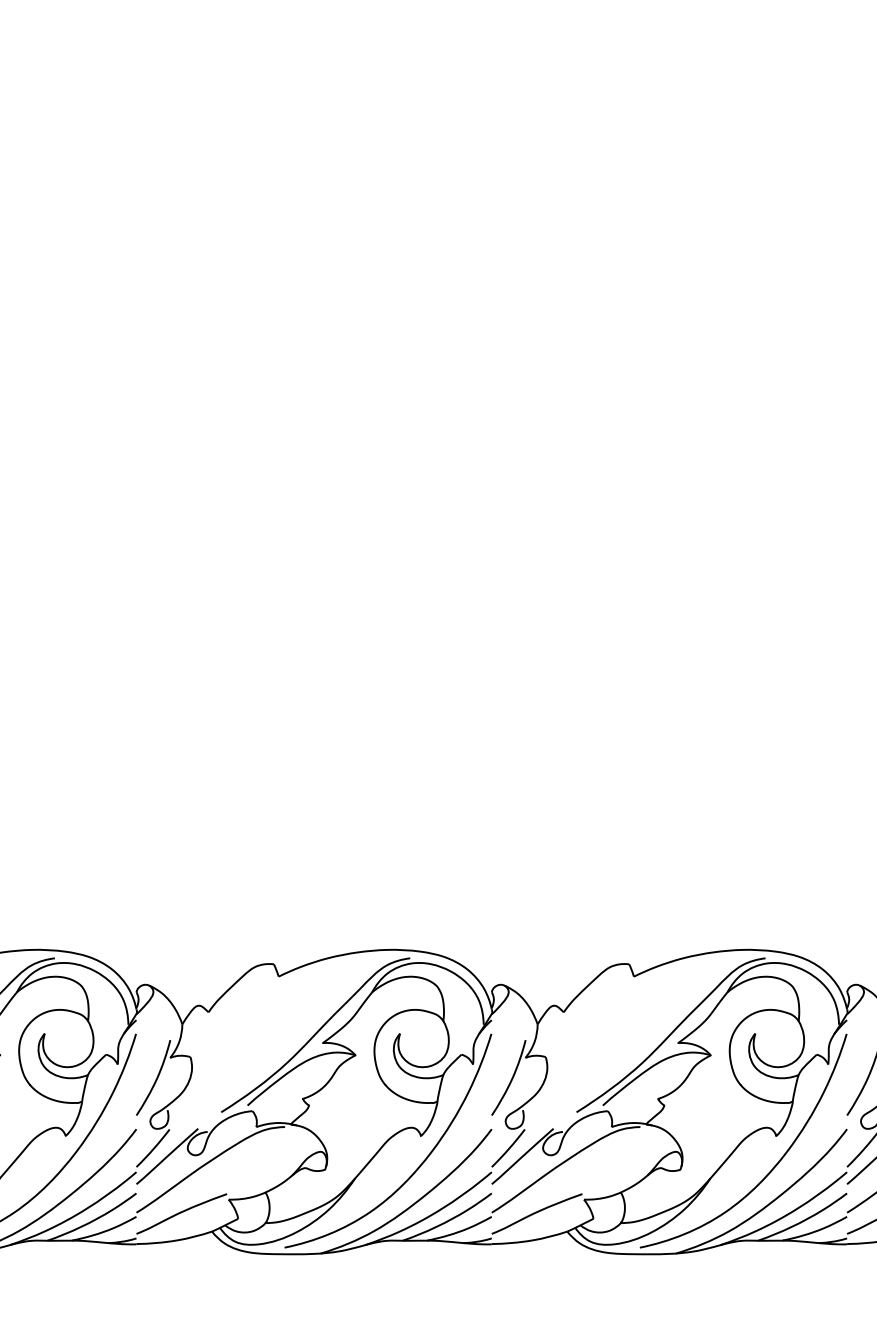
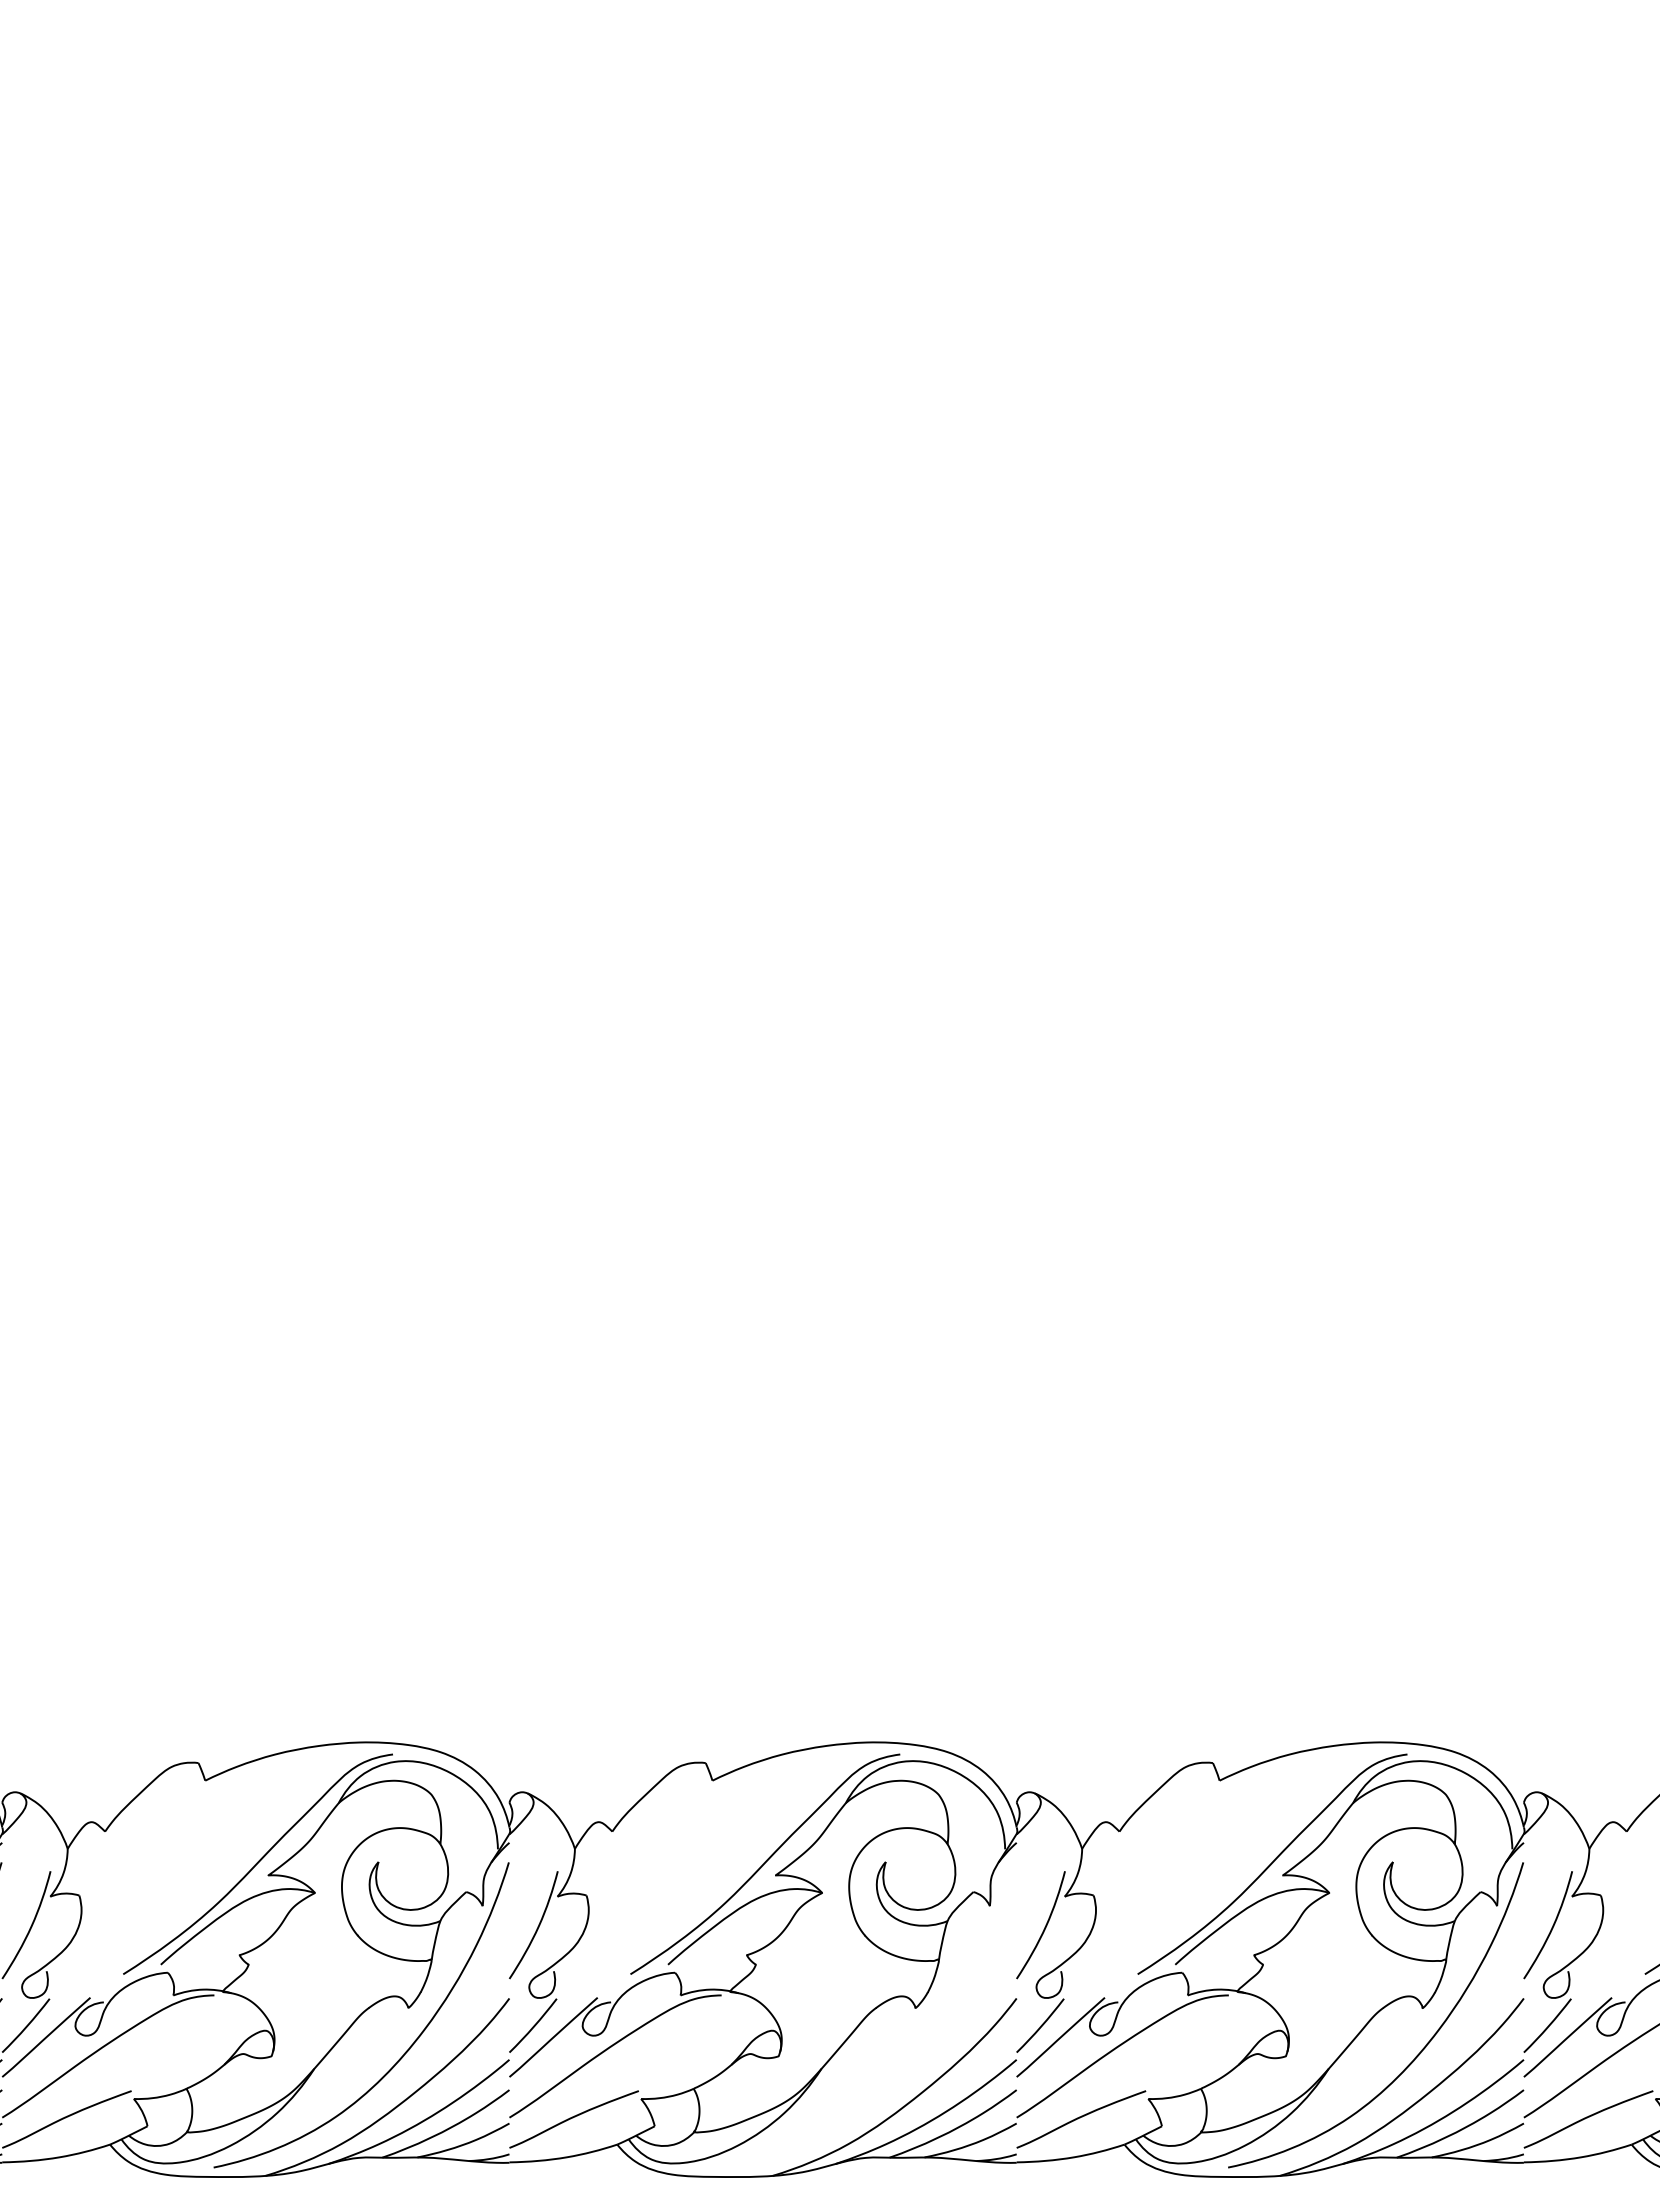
curve: (418, 1166) -> (912, 2051), removed

